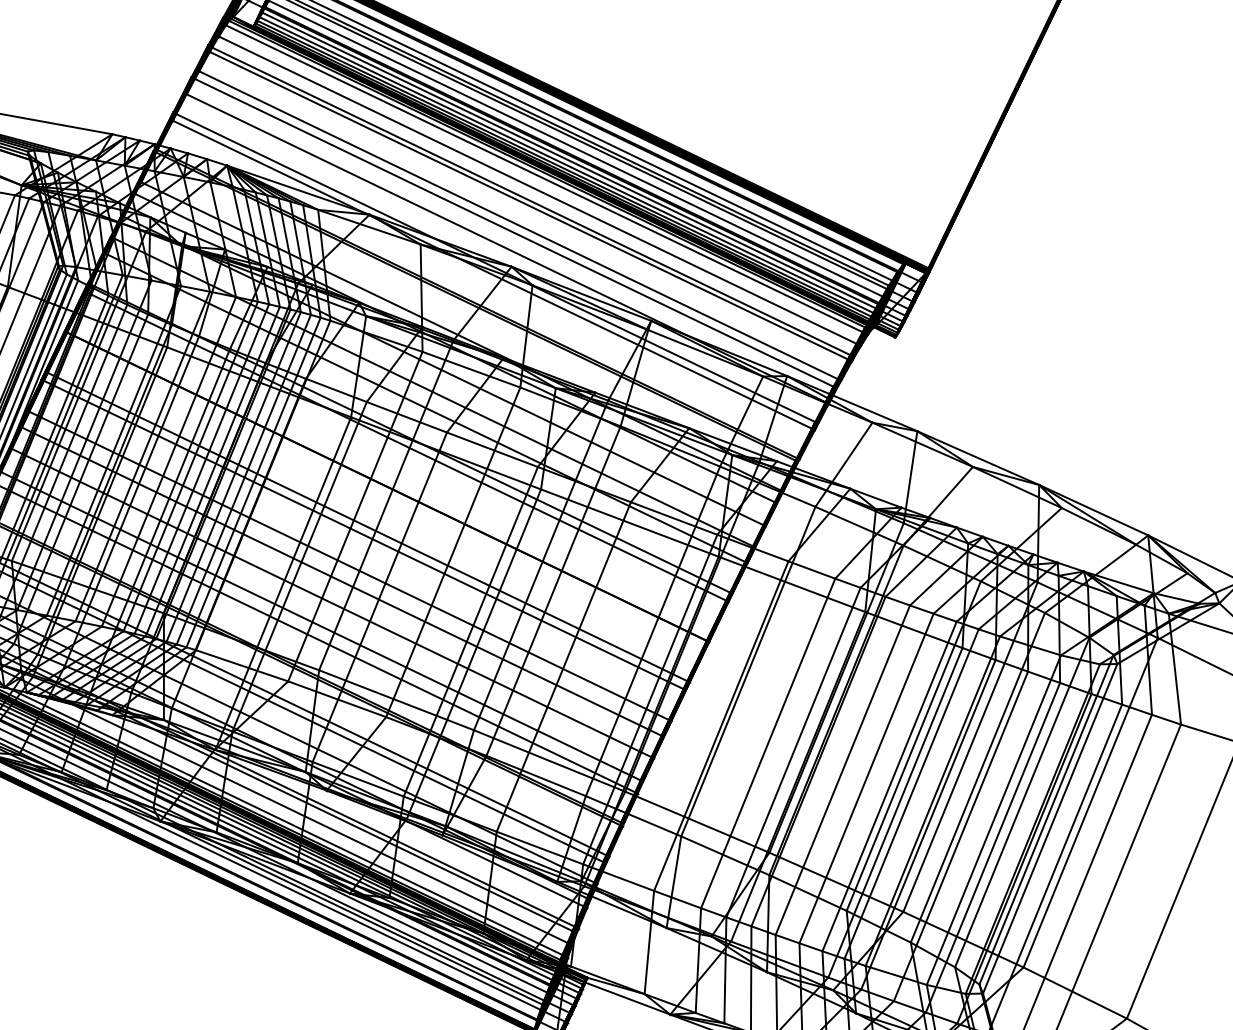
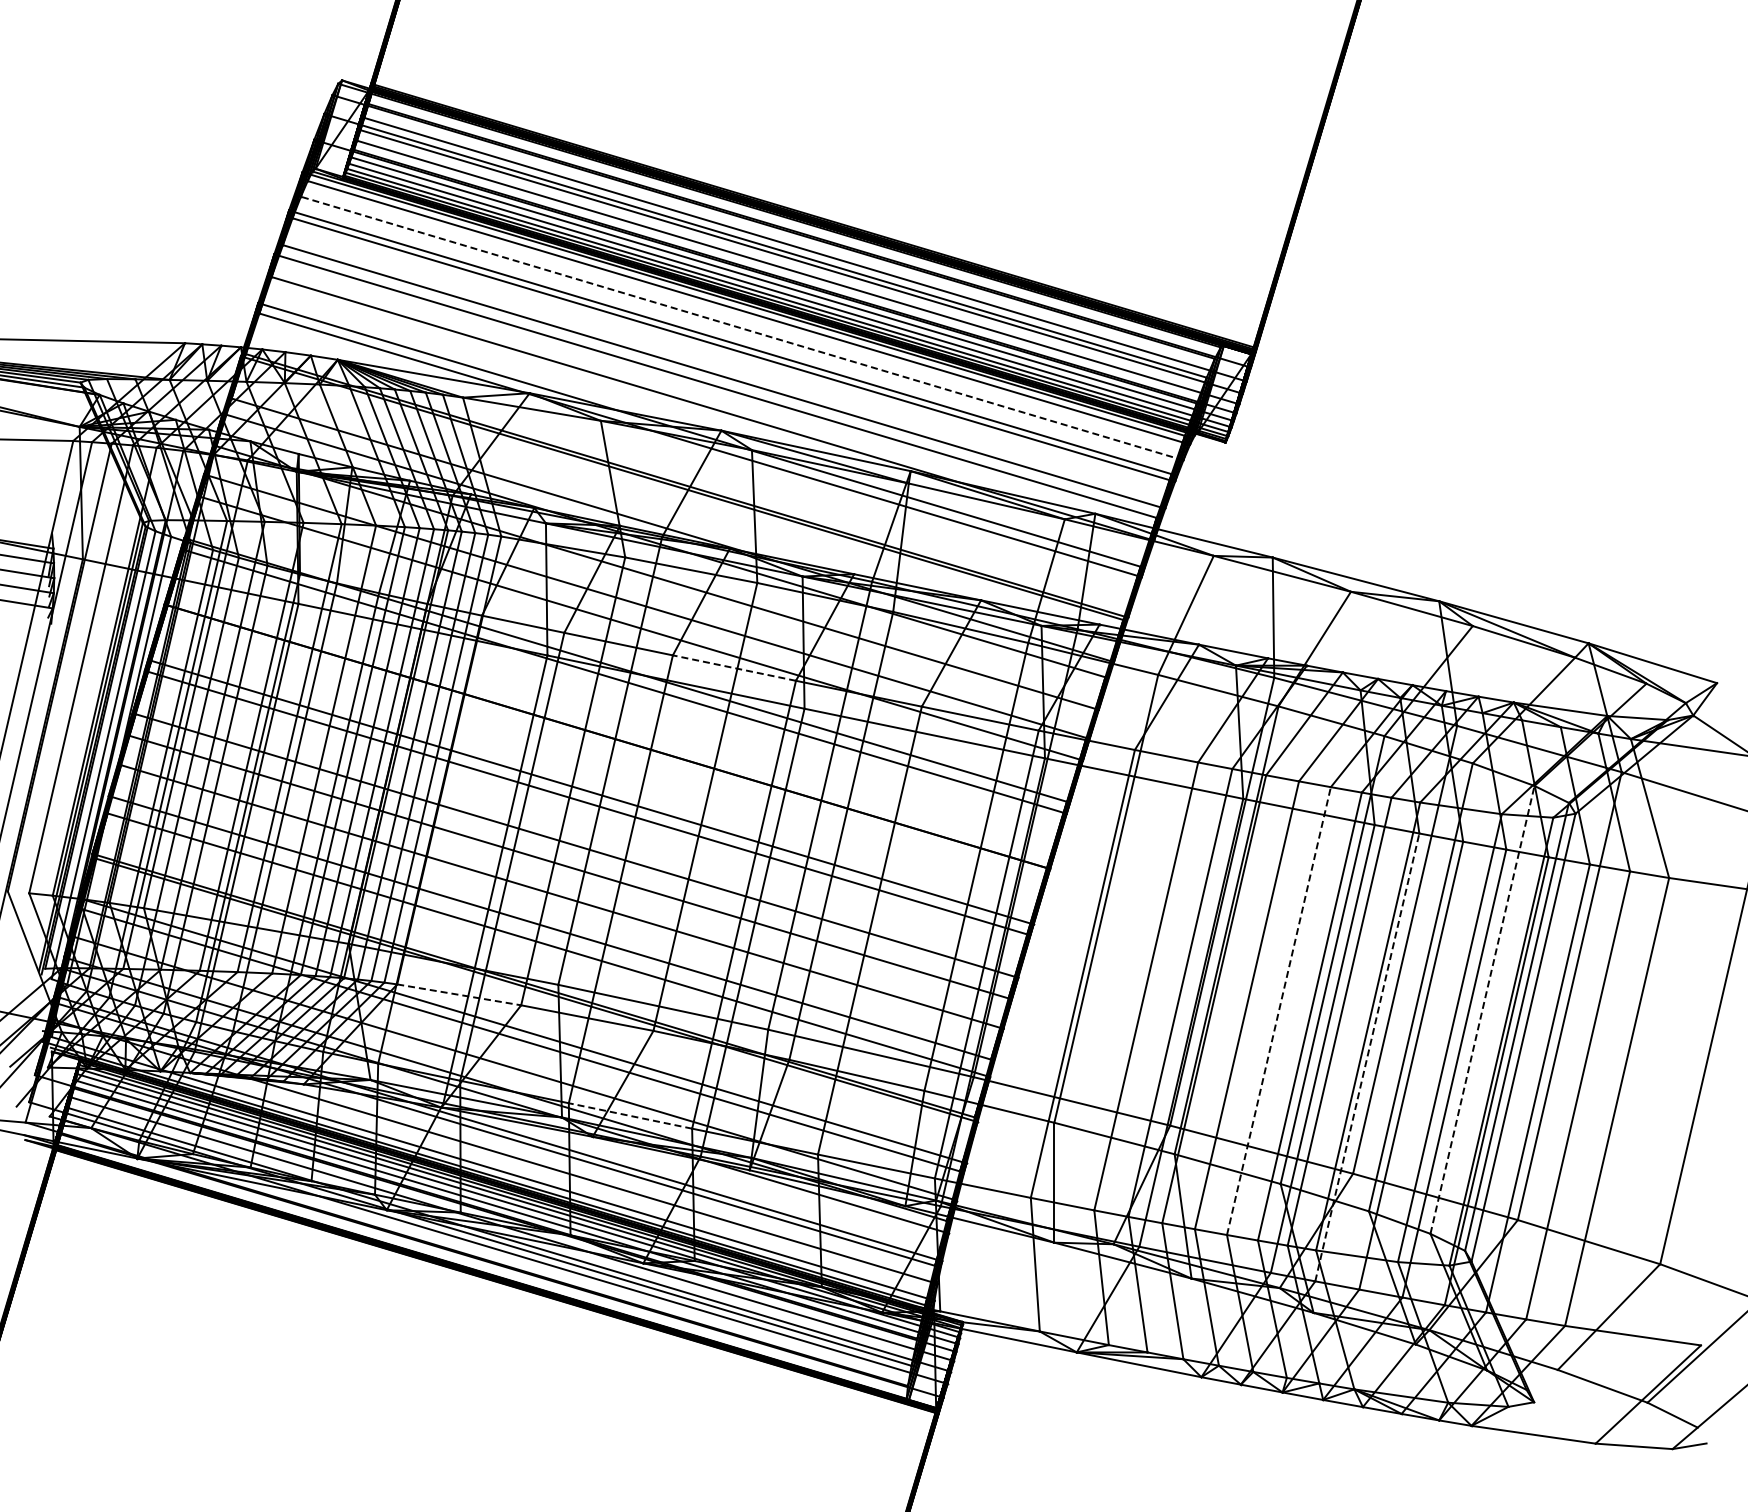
line: (540, 191) -> (742, 328), solid -> dashed
line: (492, 450) -> (734, 668), solid -> dashed
line: (242, 665) -> (459, 994), solid -> dashed
line: (358, 778) -> (630, 1115), solid -> dashed
line: (866, 778) -> (1278, 1011), solid -> dashed
line: (1022, 802) -> (1482, 1009), solid -> dashed
line: (928, 824) -> (1367, 1057), solid -> dashed

